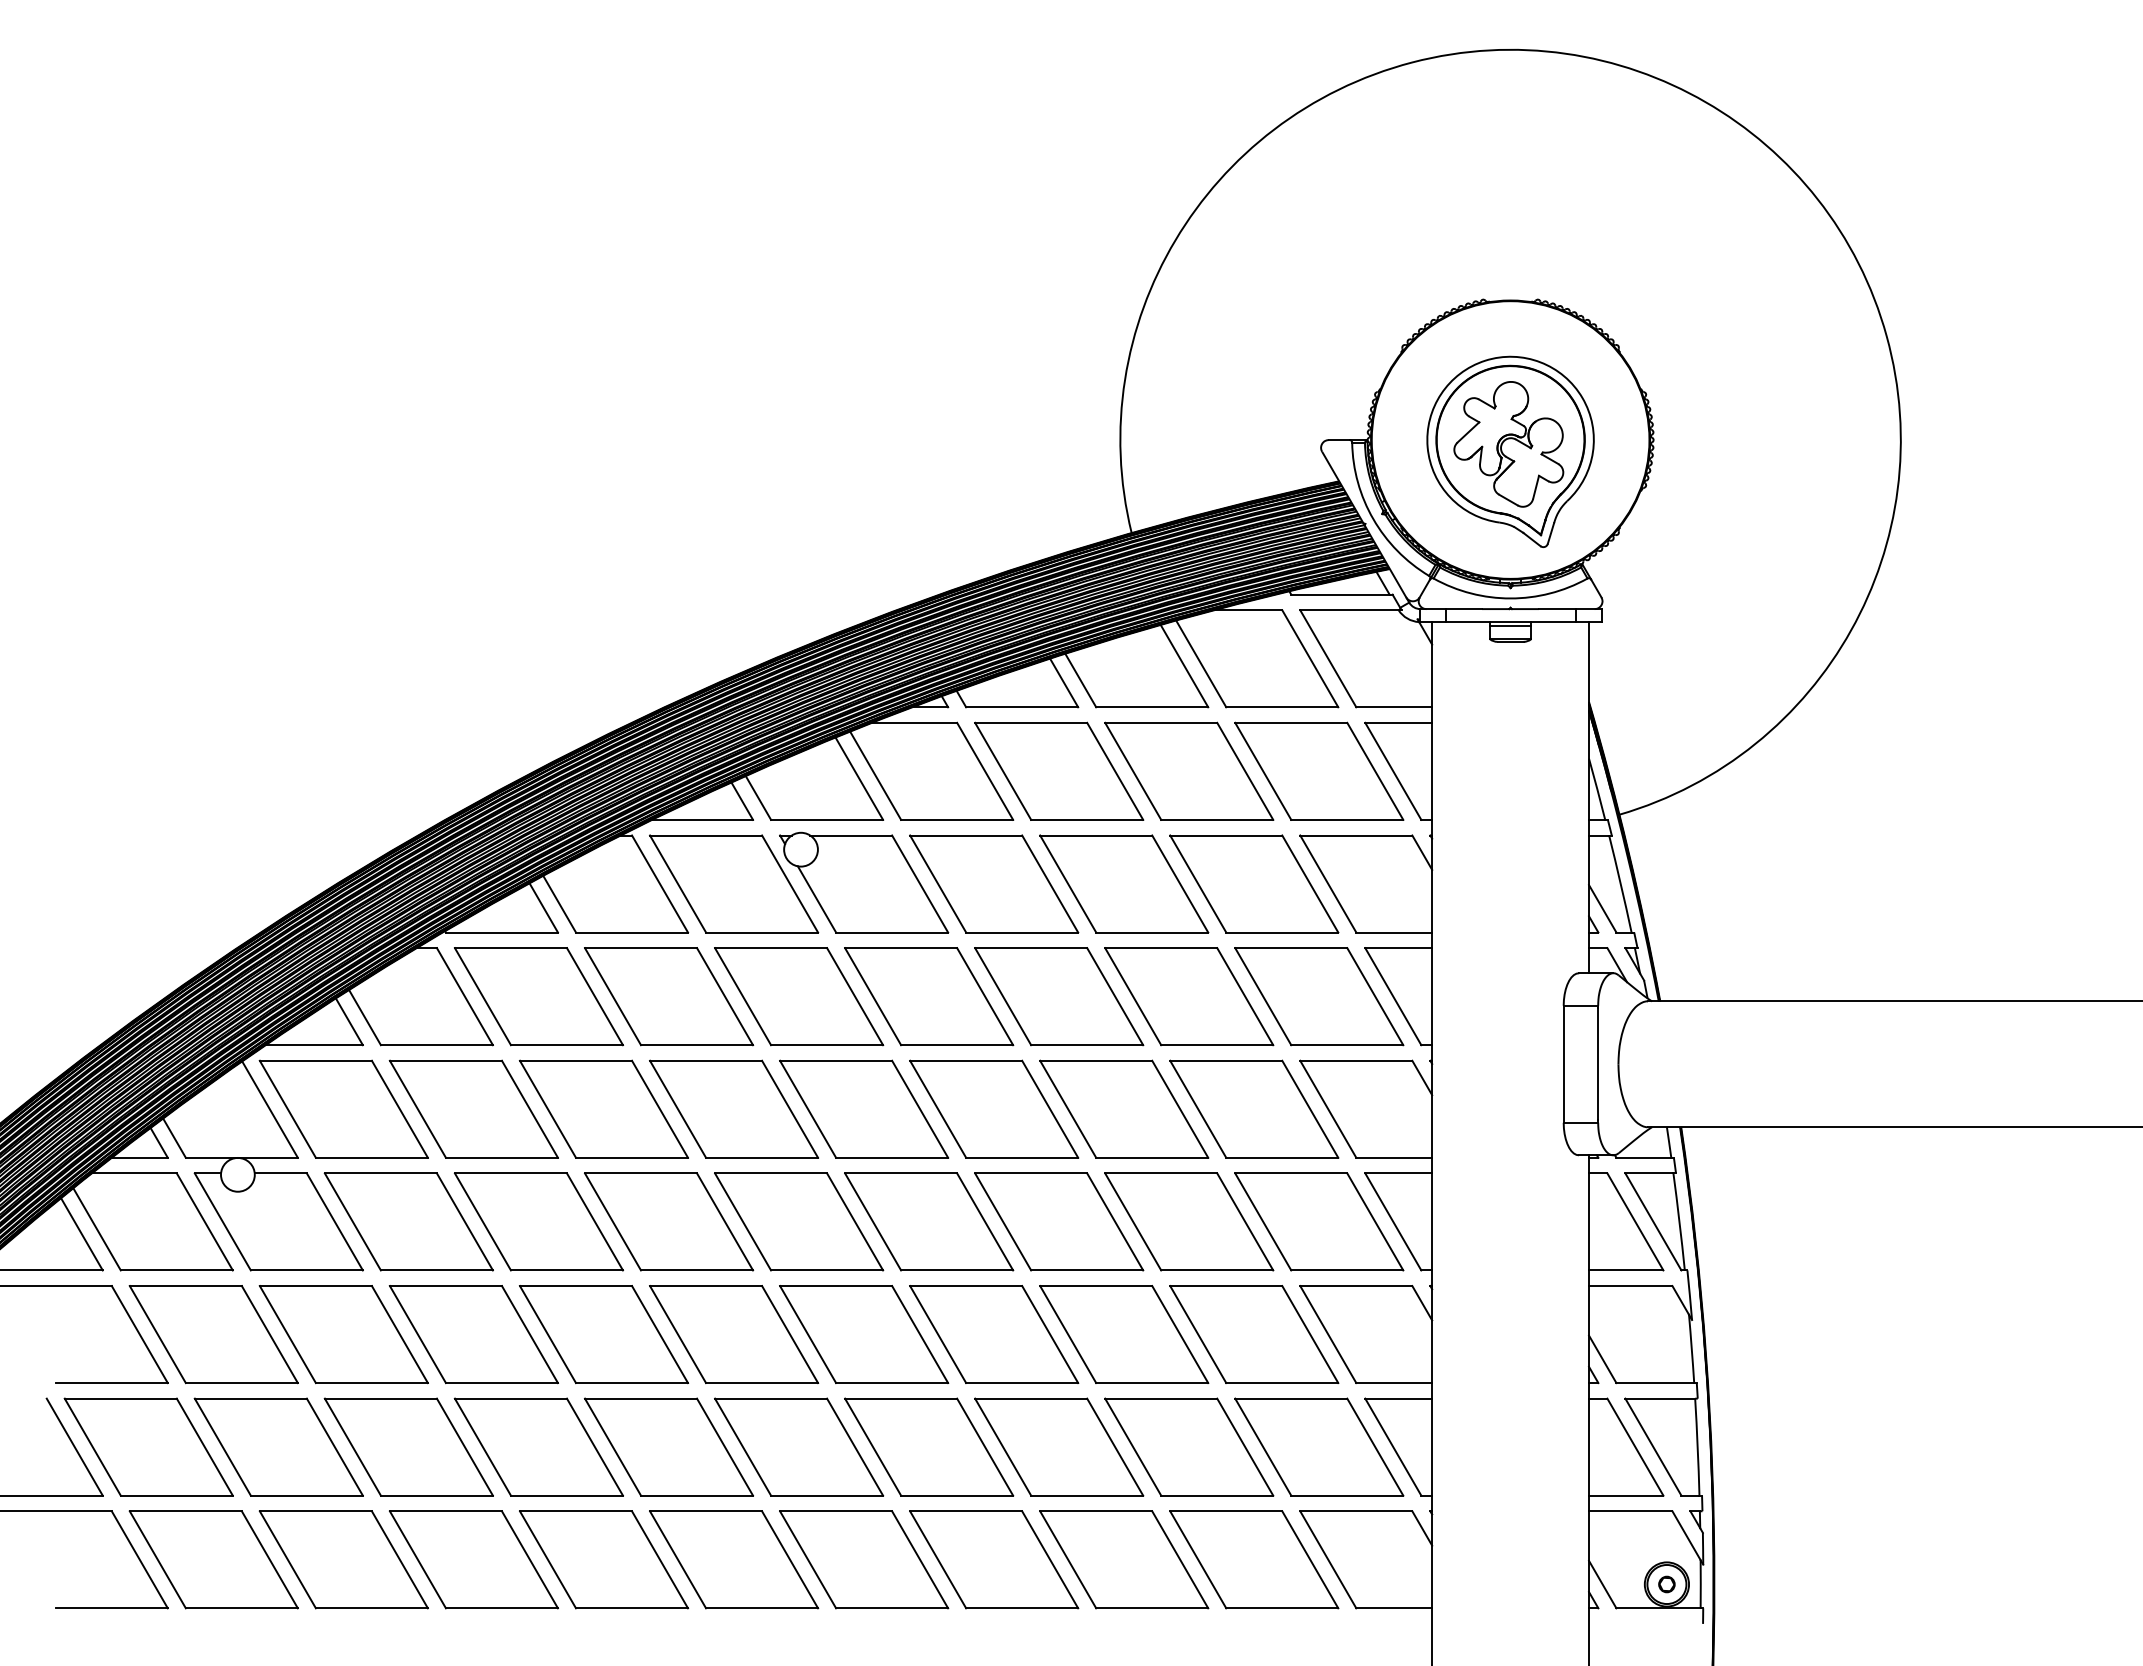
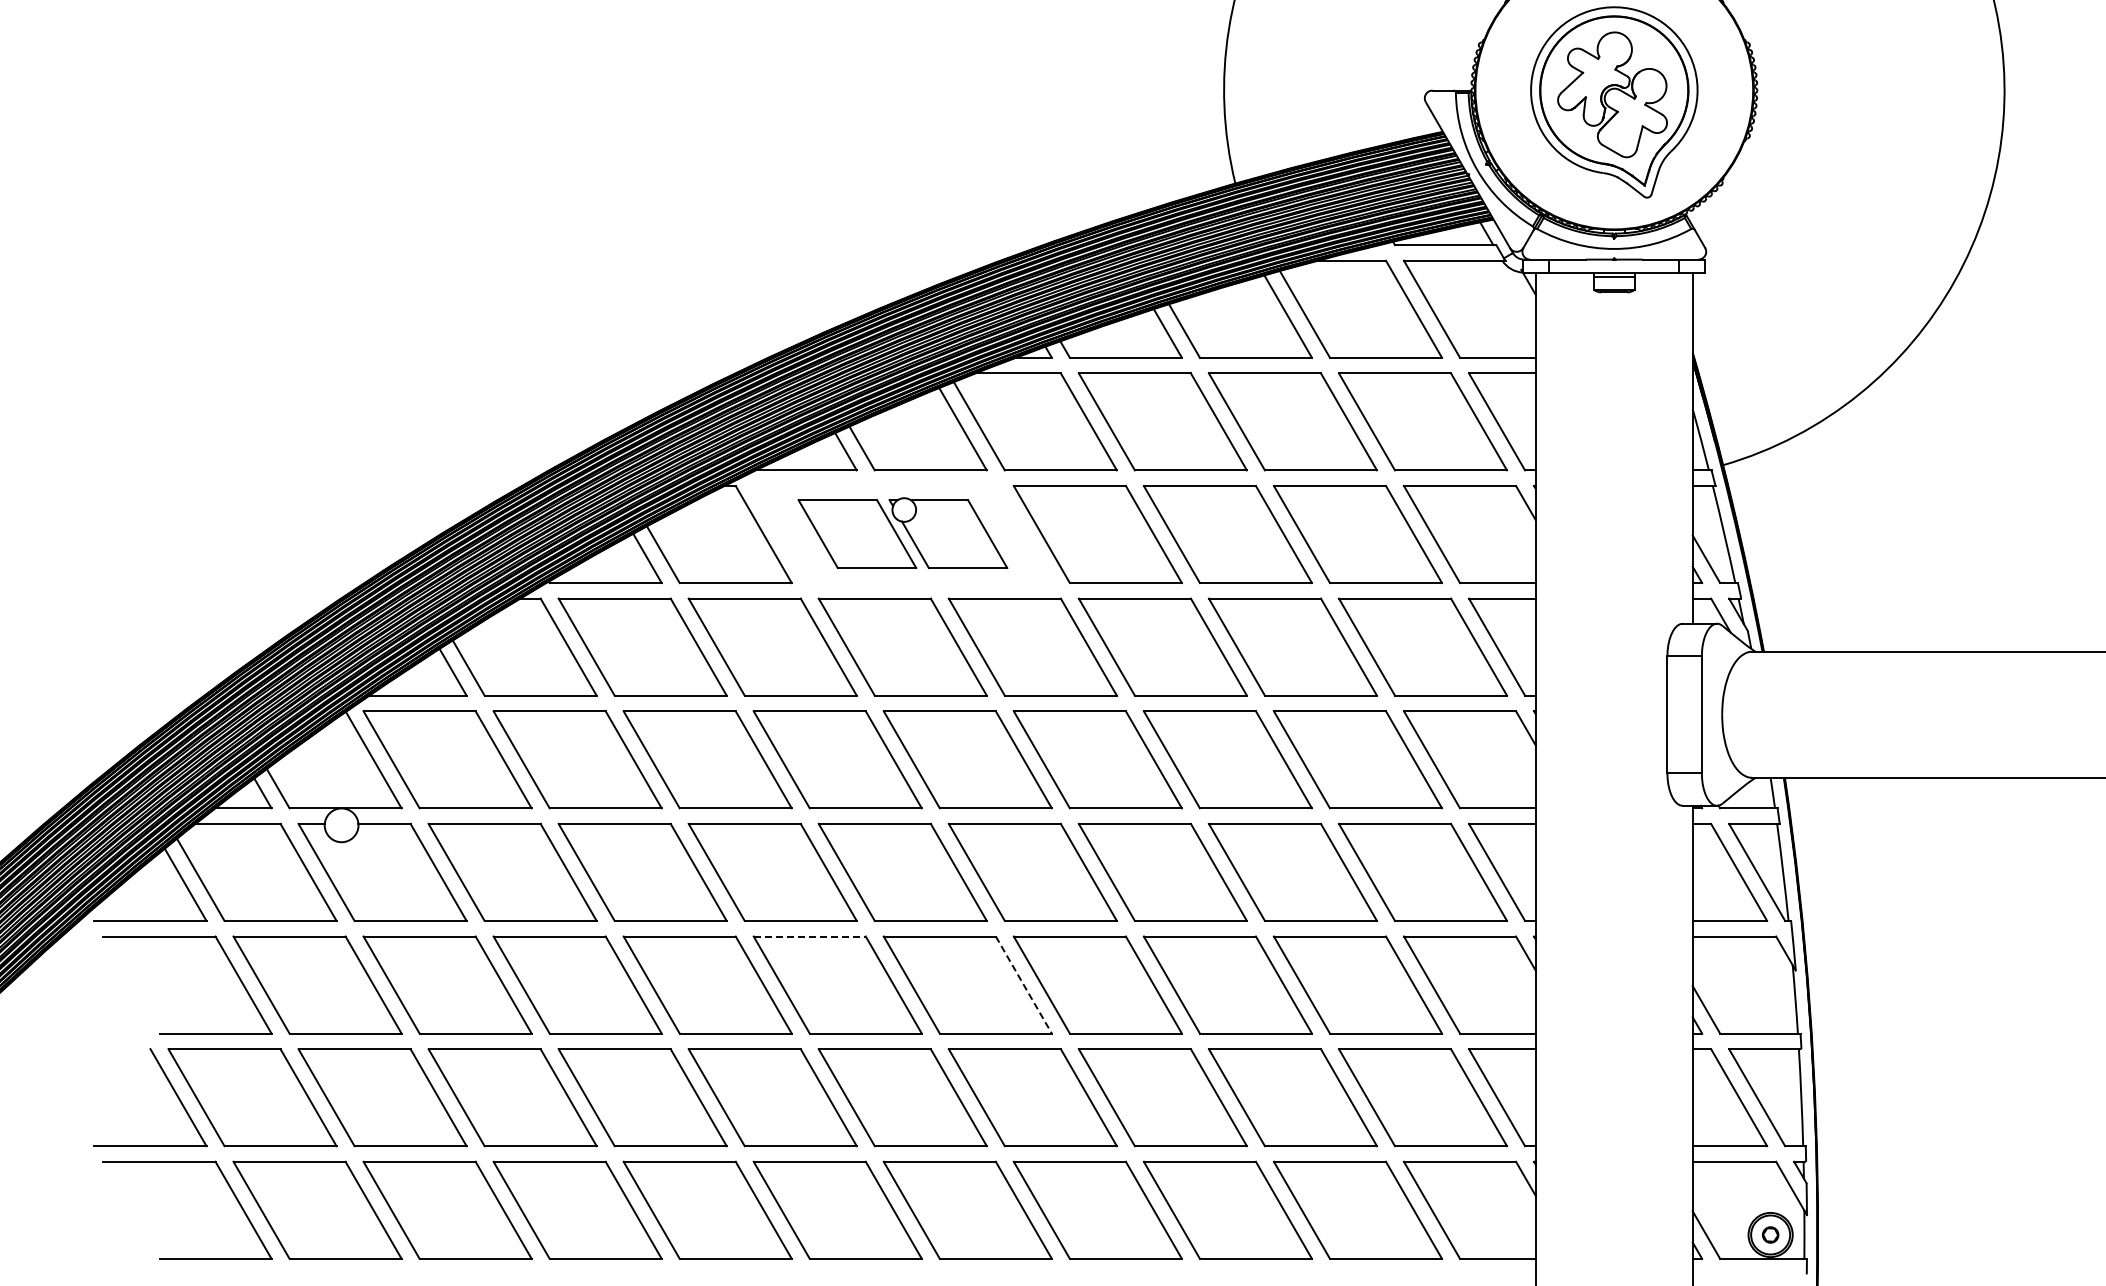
part: (799, 882) -> (903, 533), size x0.7
line: (706, 1286) -> (810, 937), solid -> dashed
line: (920, 1334) -> (1024, 985), solid -> dashed

